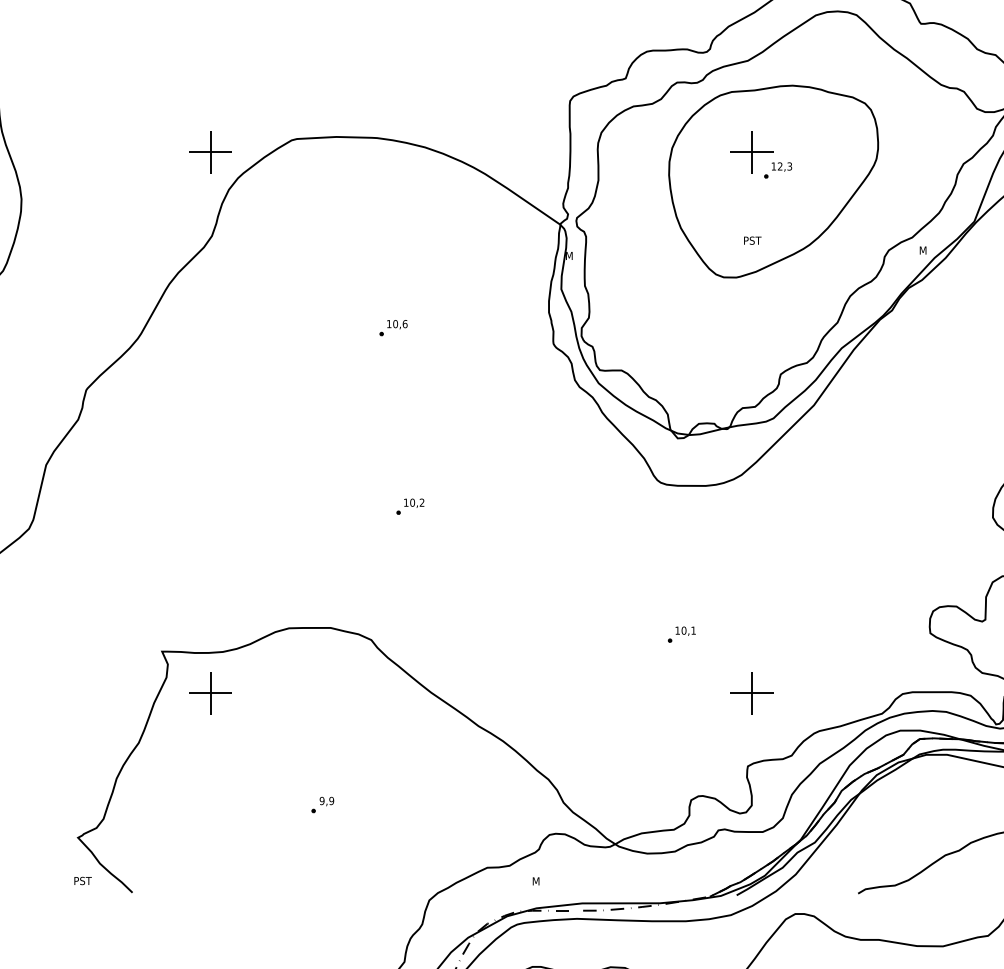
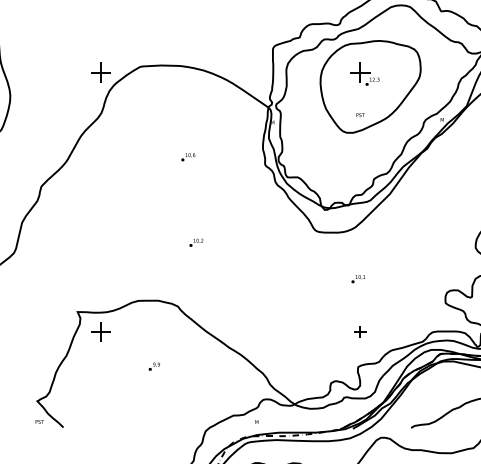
part: (681, 635) -> (358, 279), moved
part: (752, 692) -> (360, 331), size x0.6
part: (320, 804) -> (153, 366), moved

